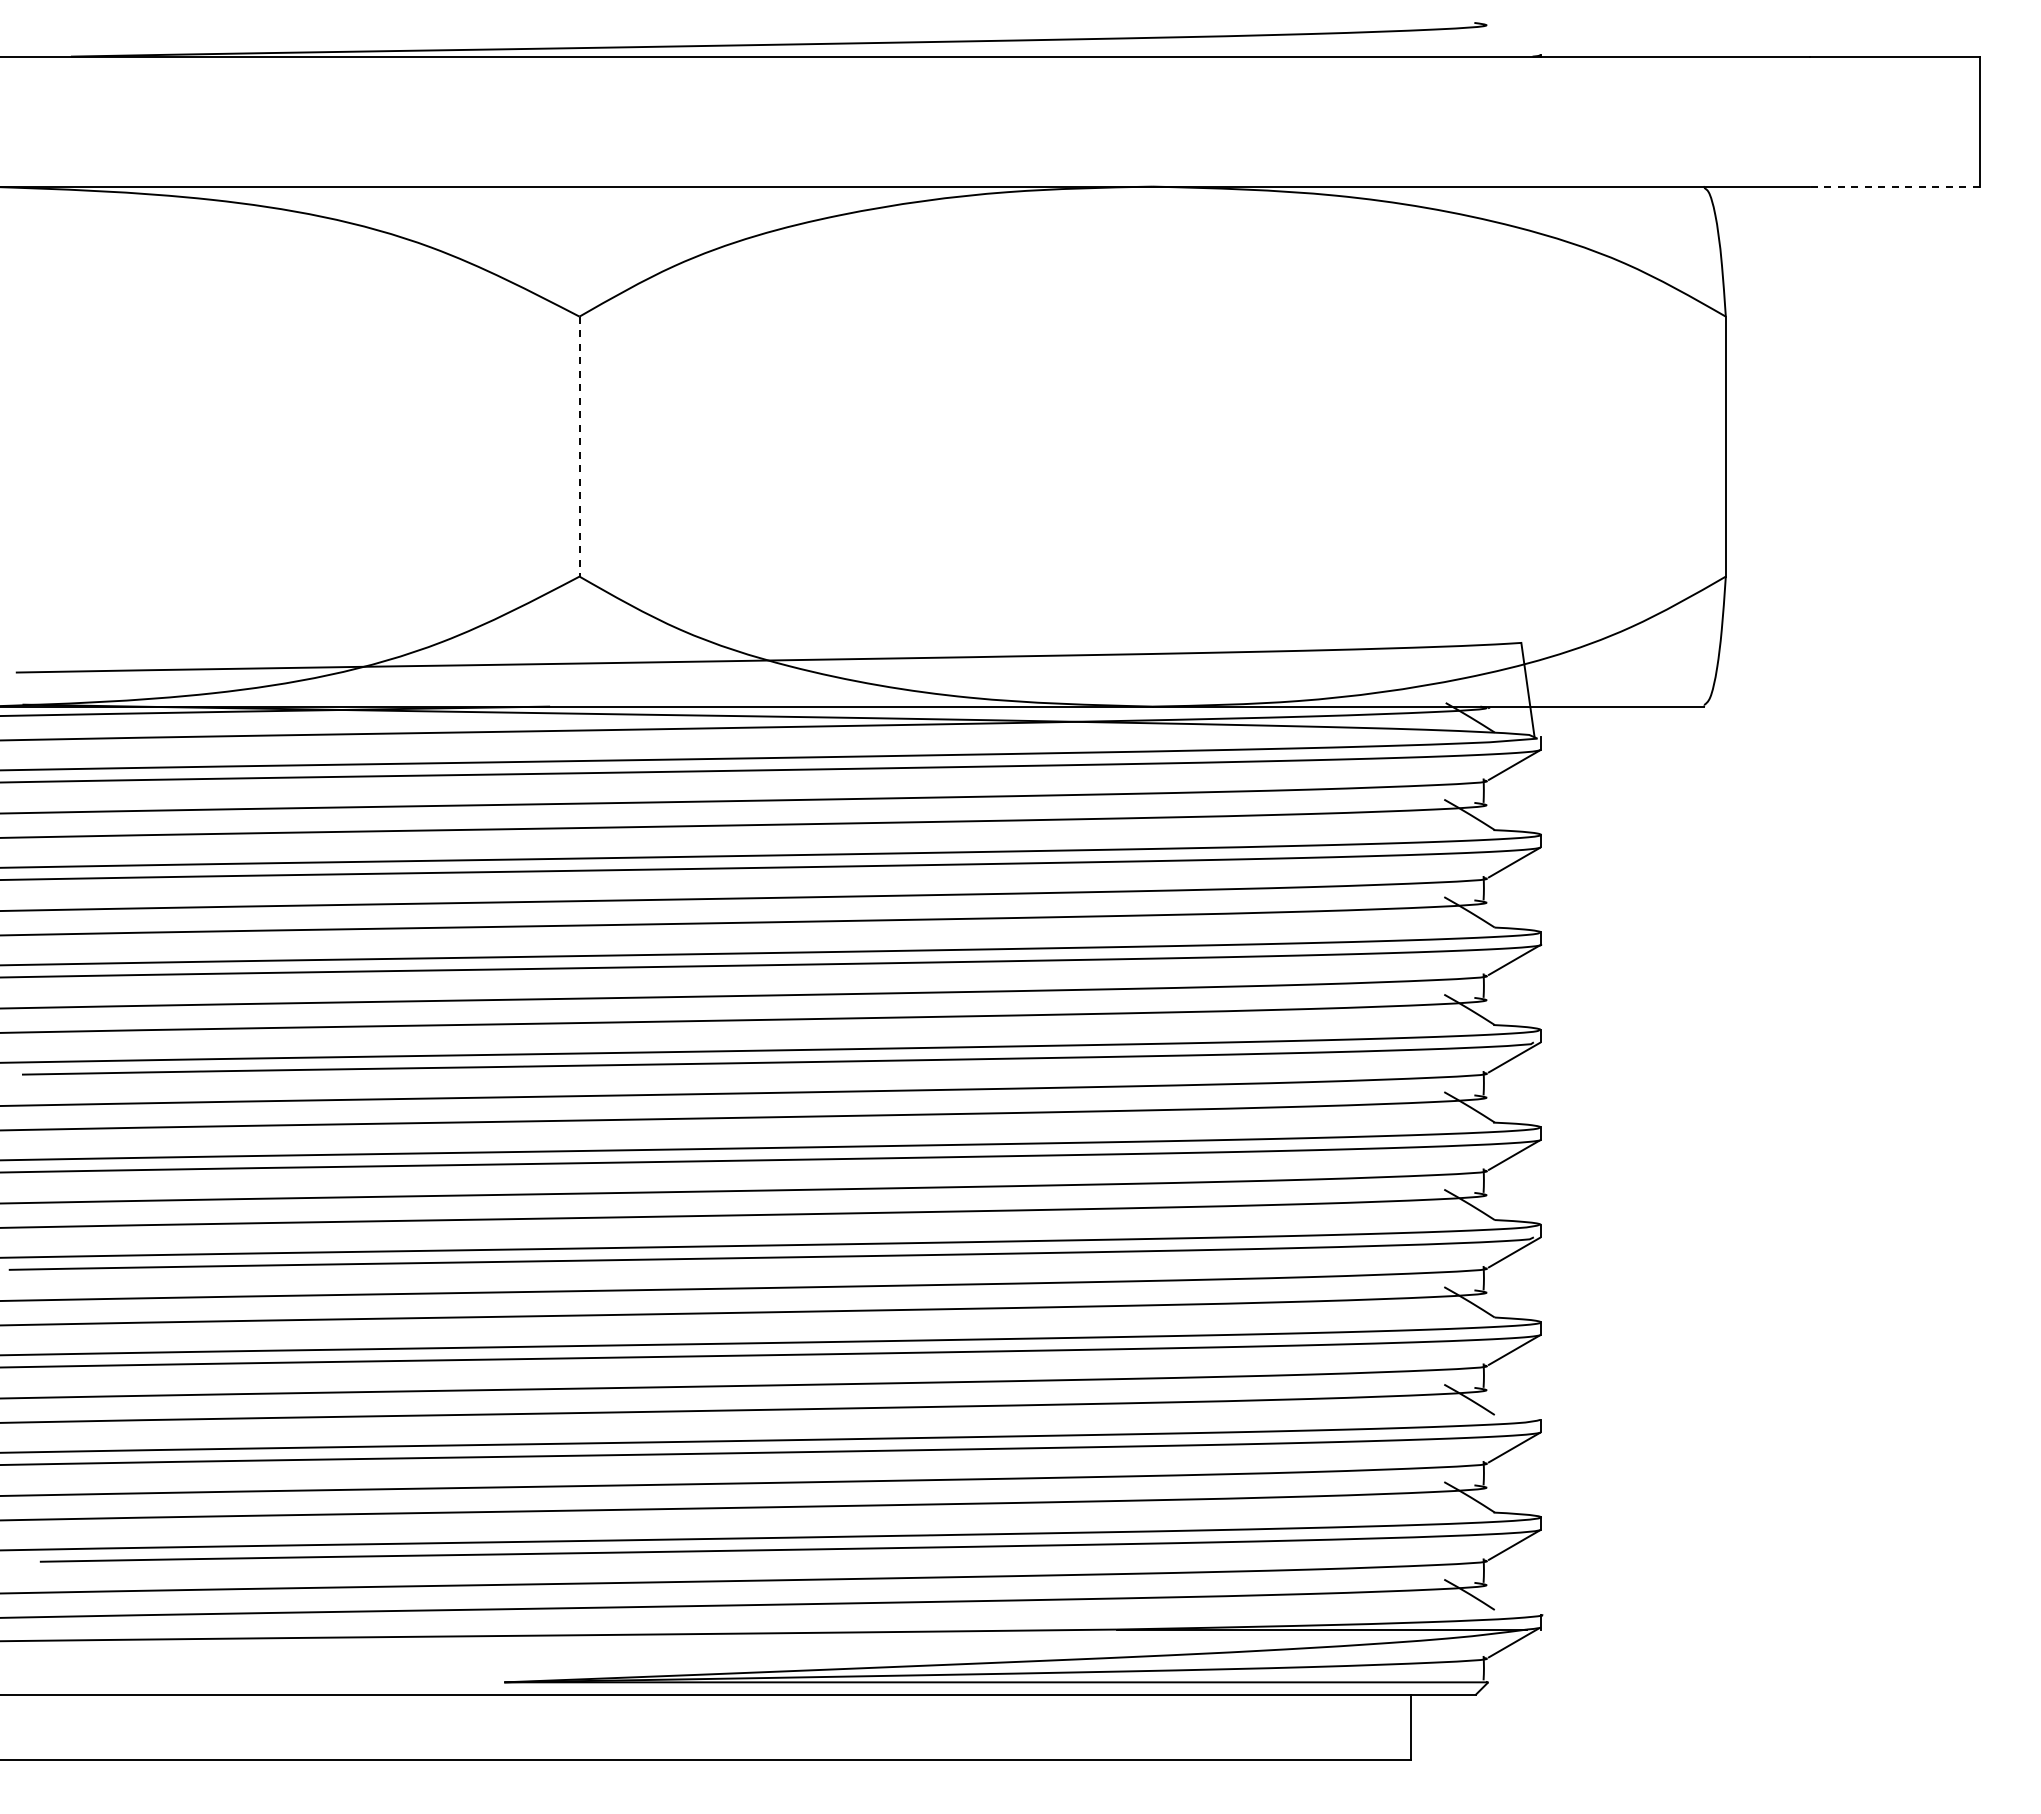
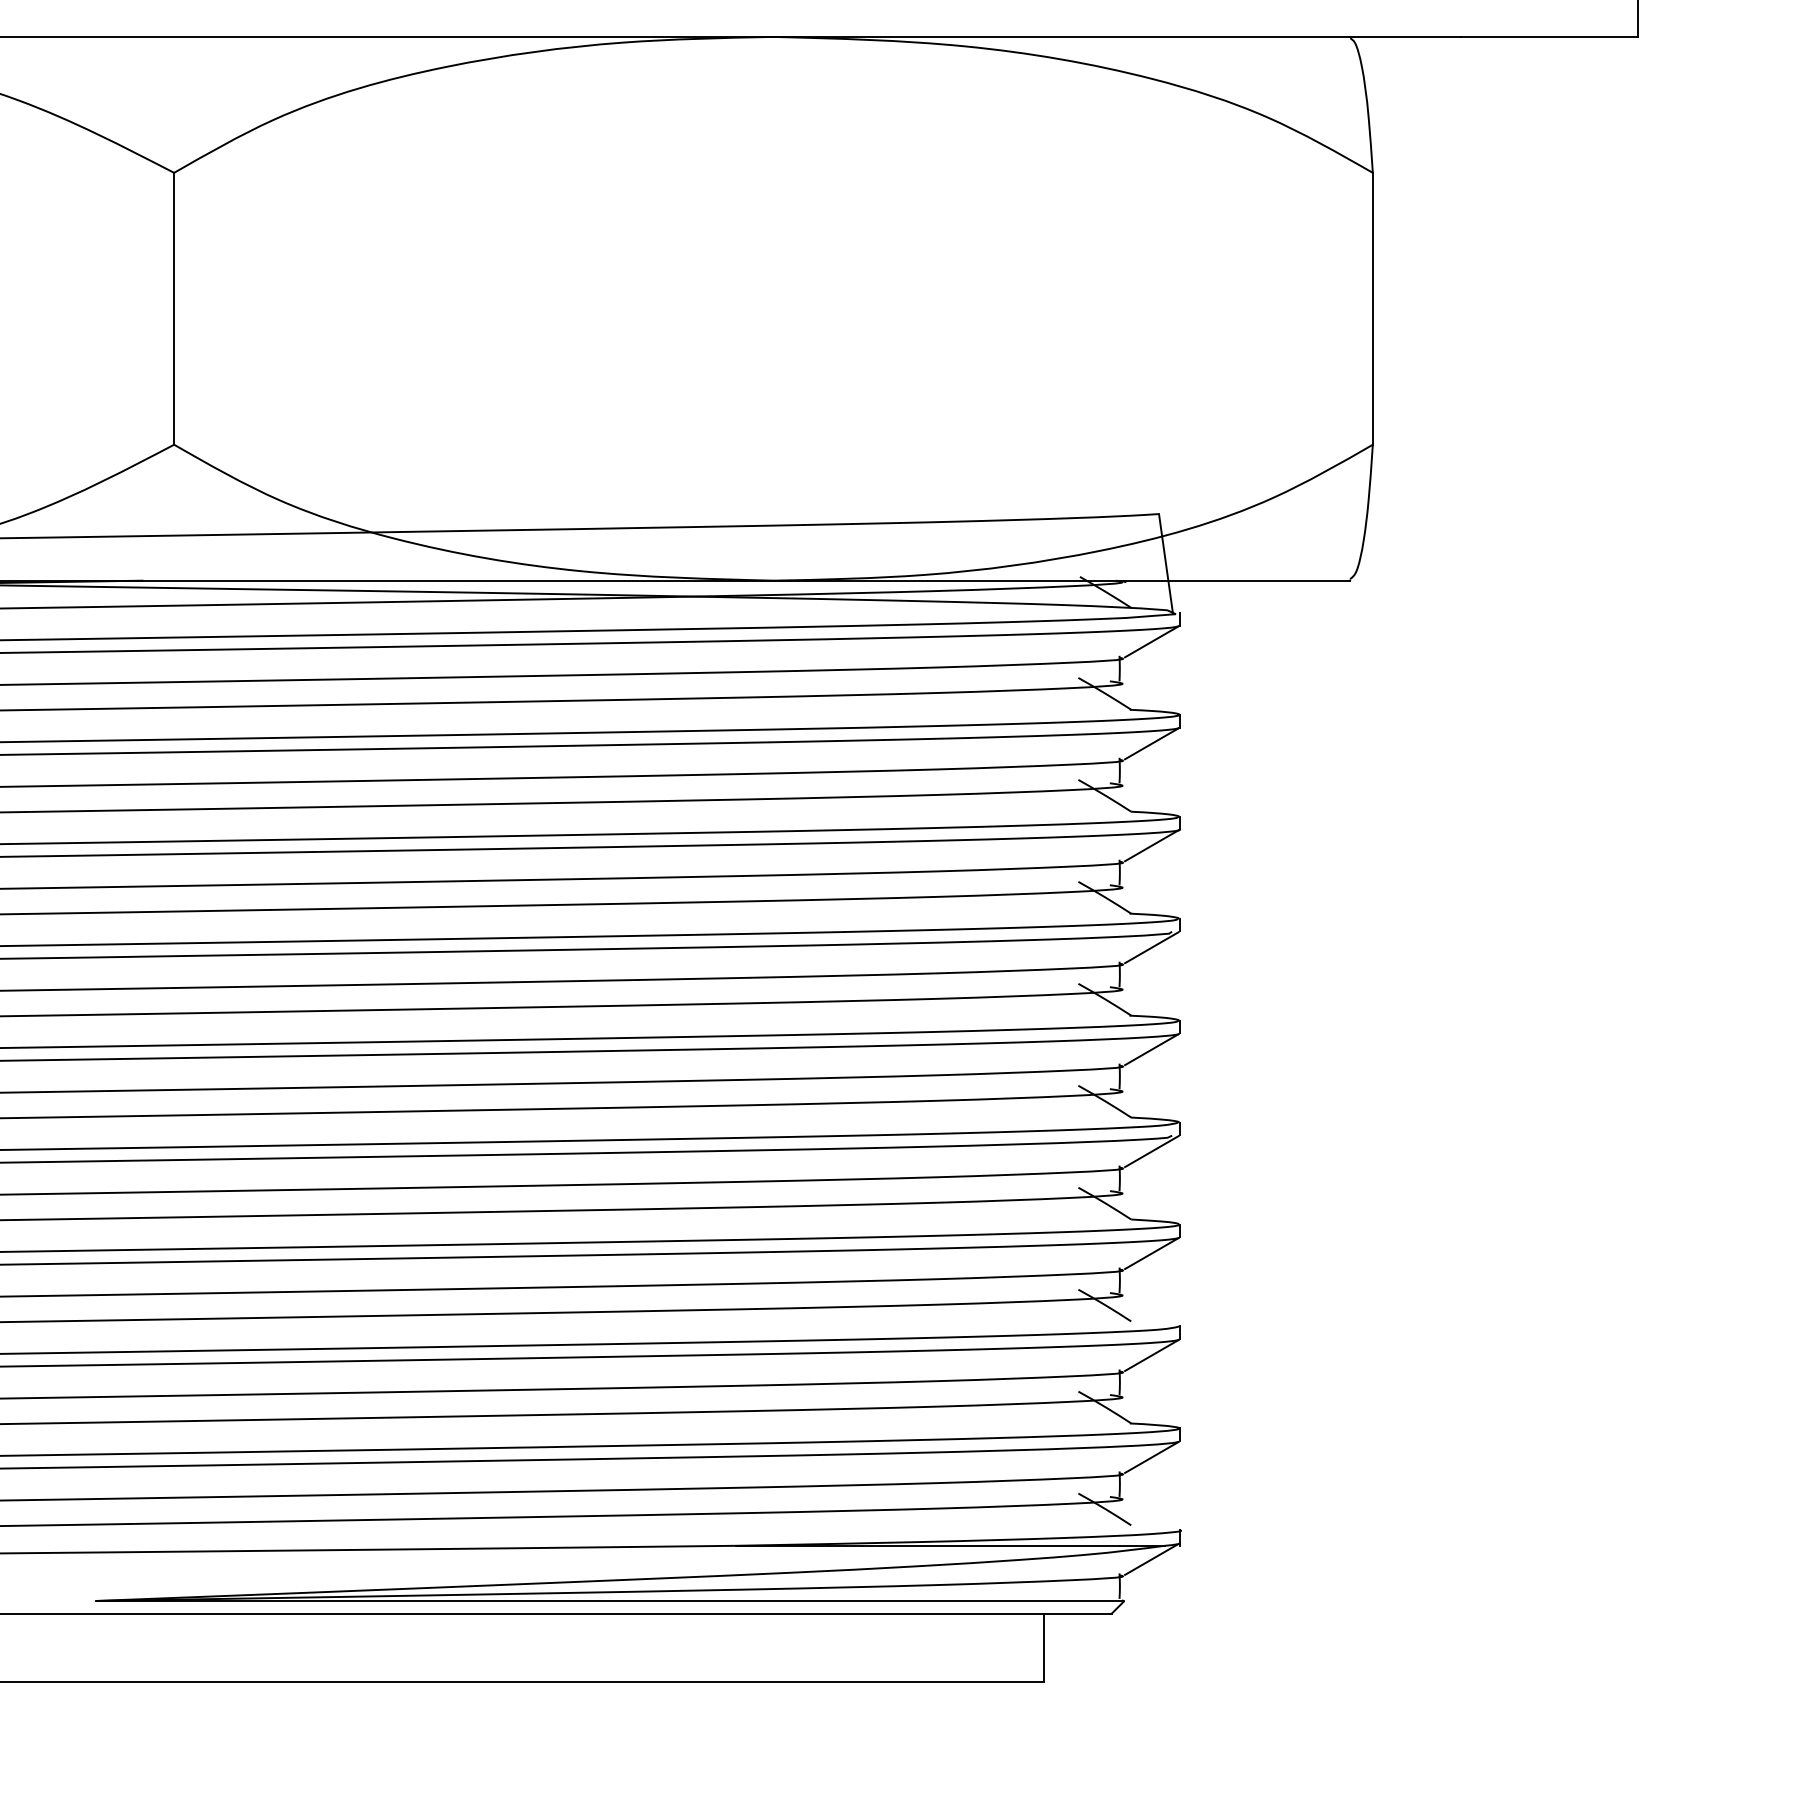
line: (1894, 186) -> (1549, 36), dashed -> solid
line: (579, 446) -> (174, 308), dashed -> solid

